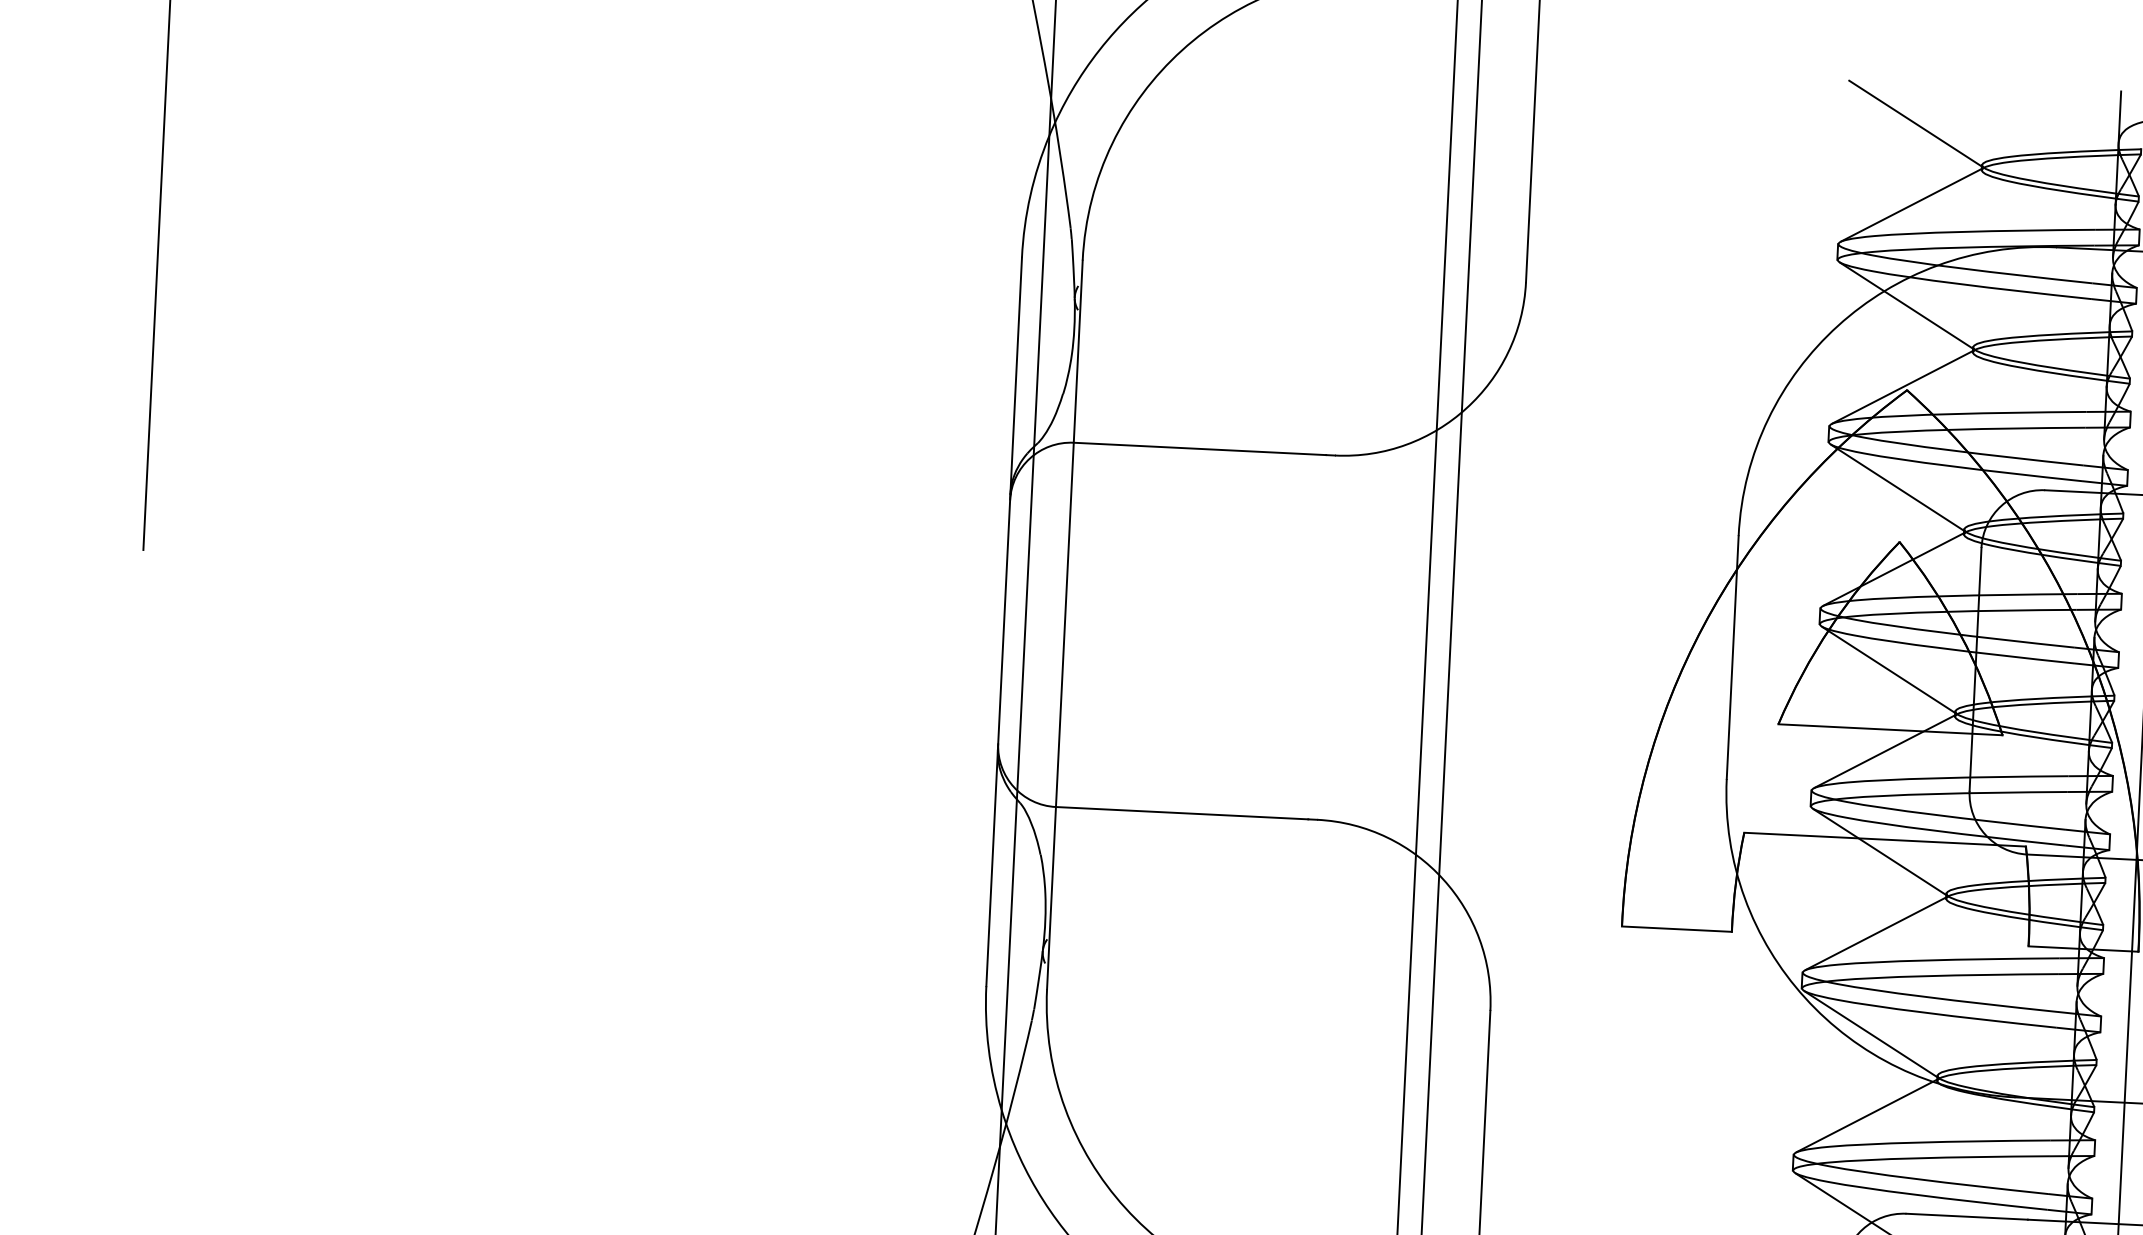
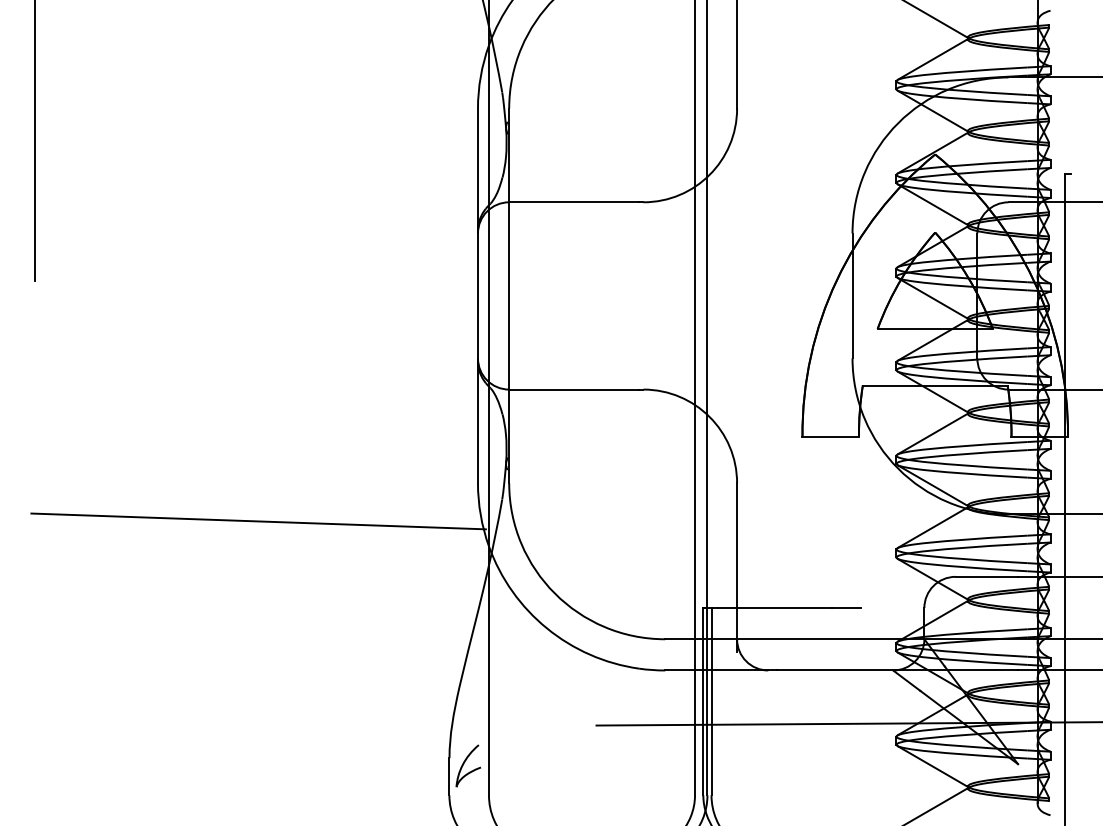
line: (555, 1039) -> (258, 521), added

